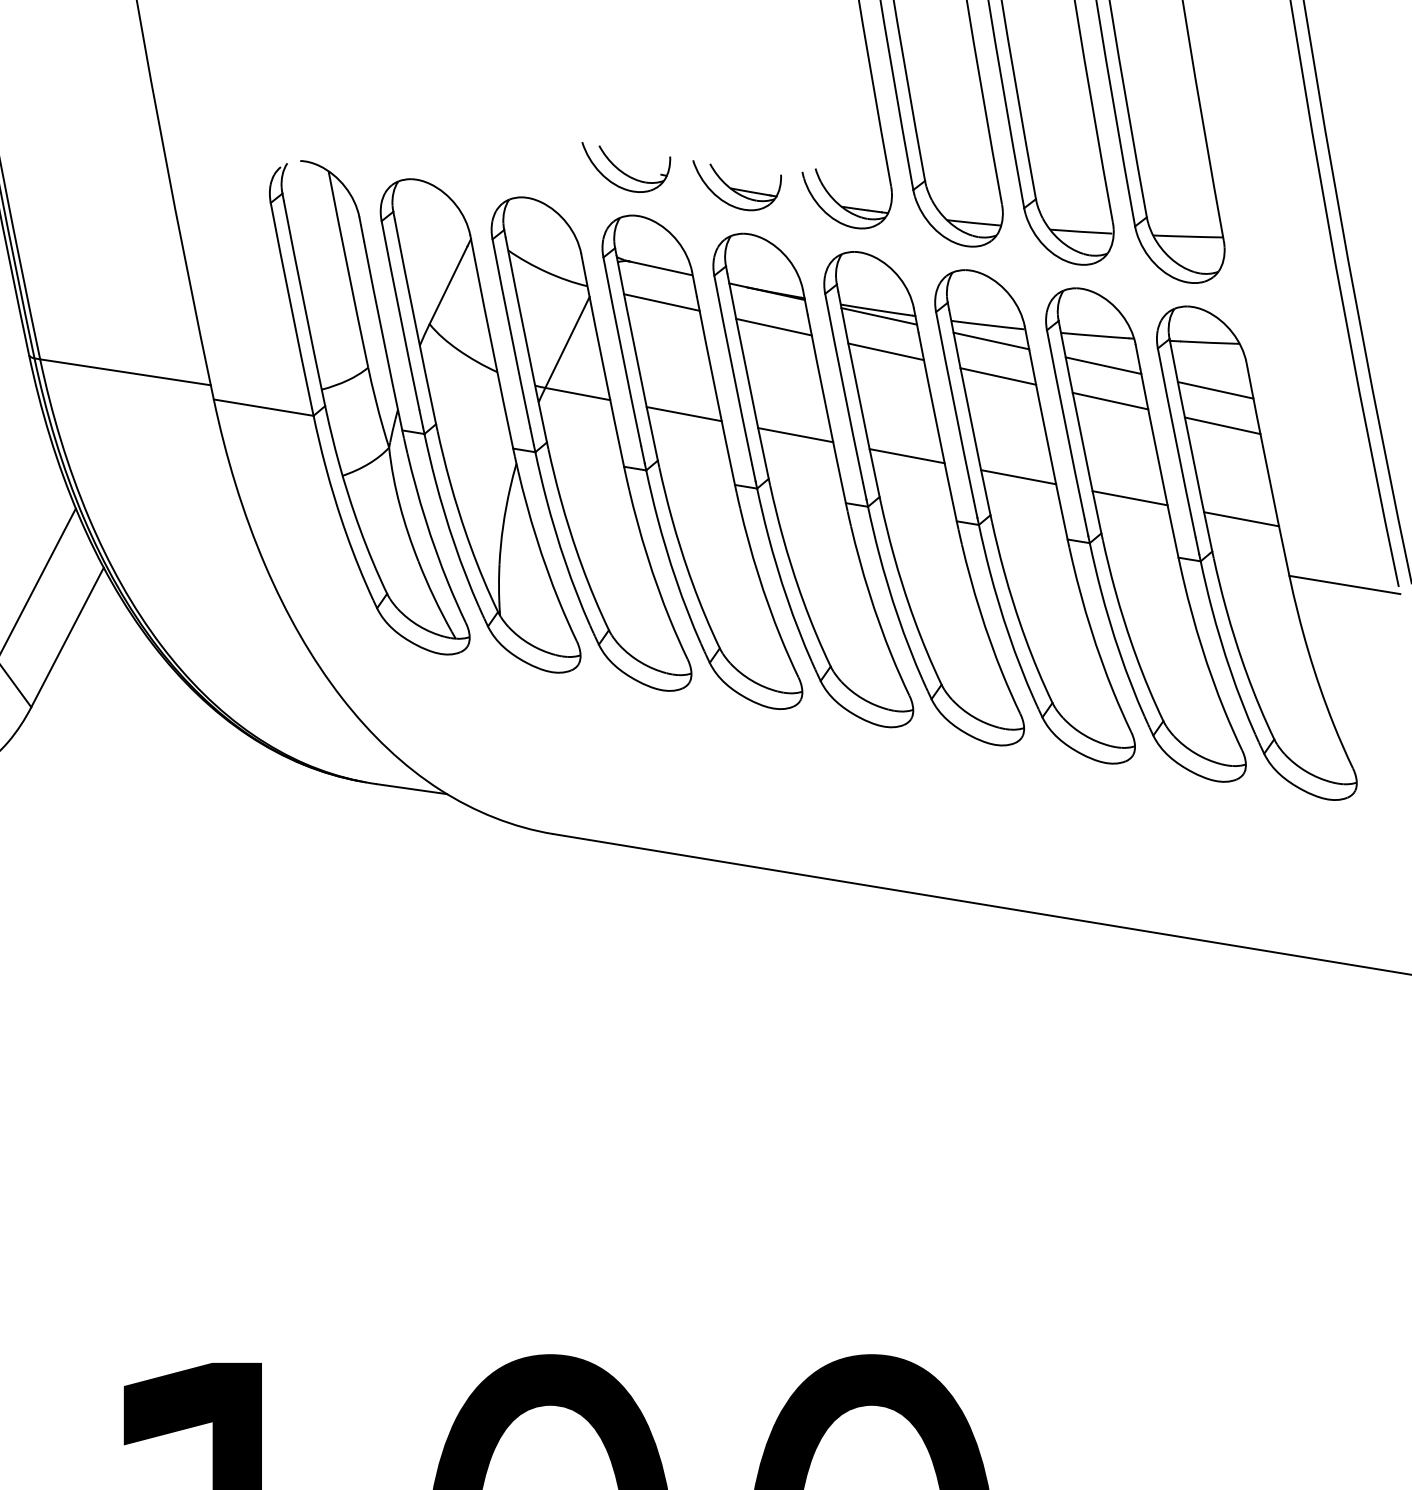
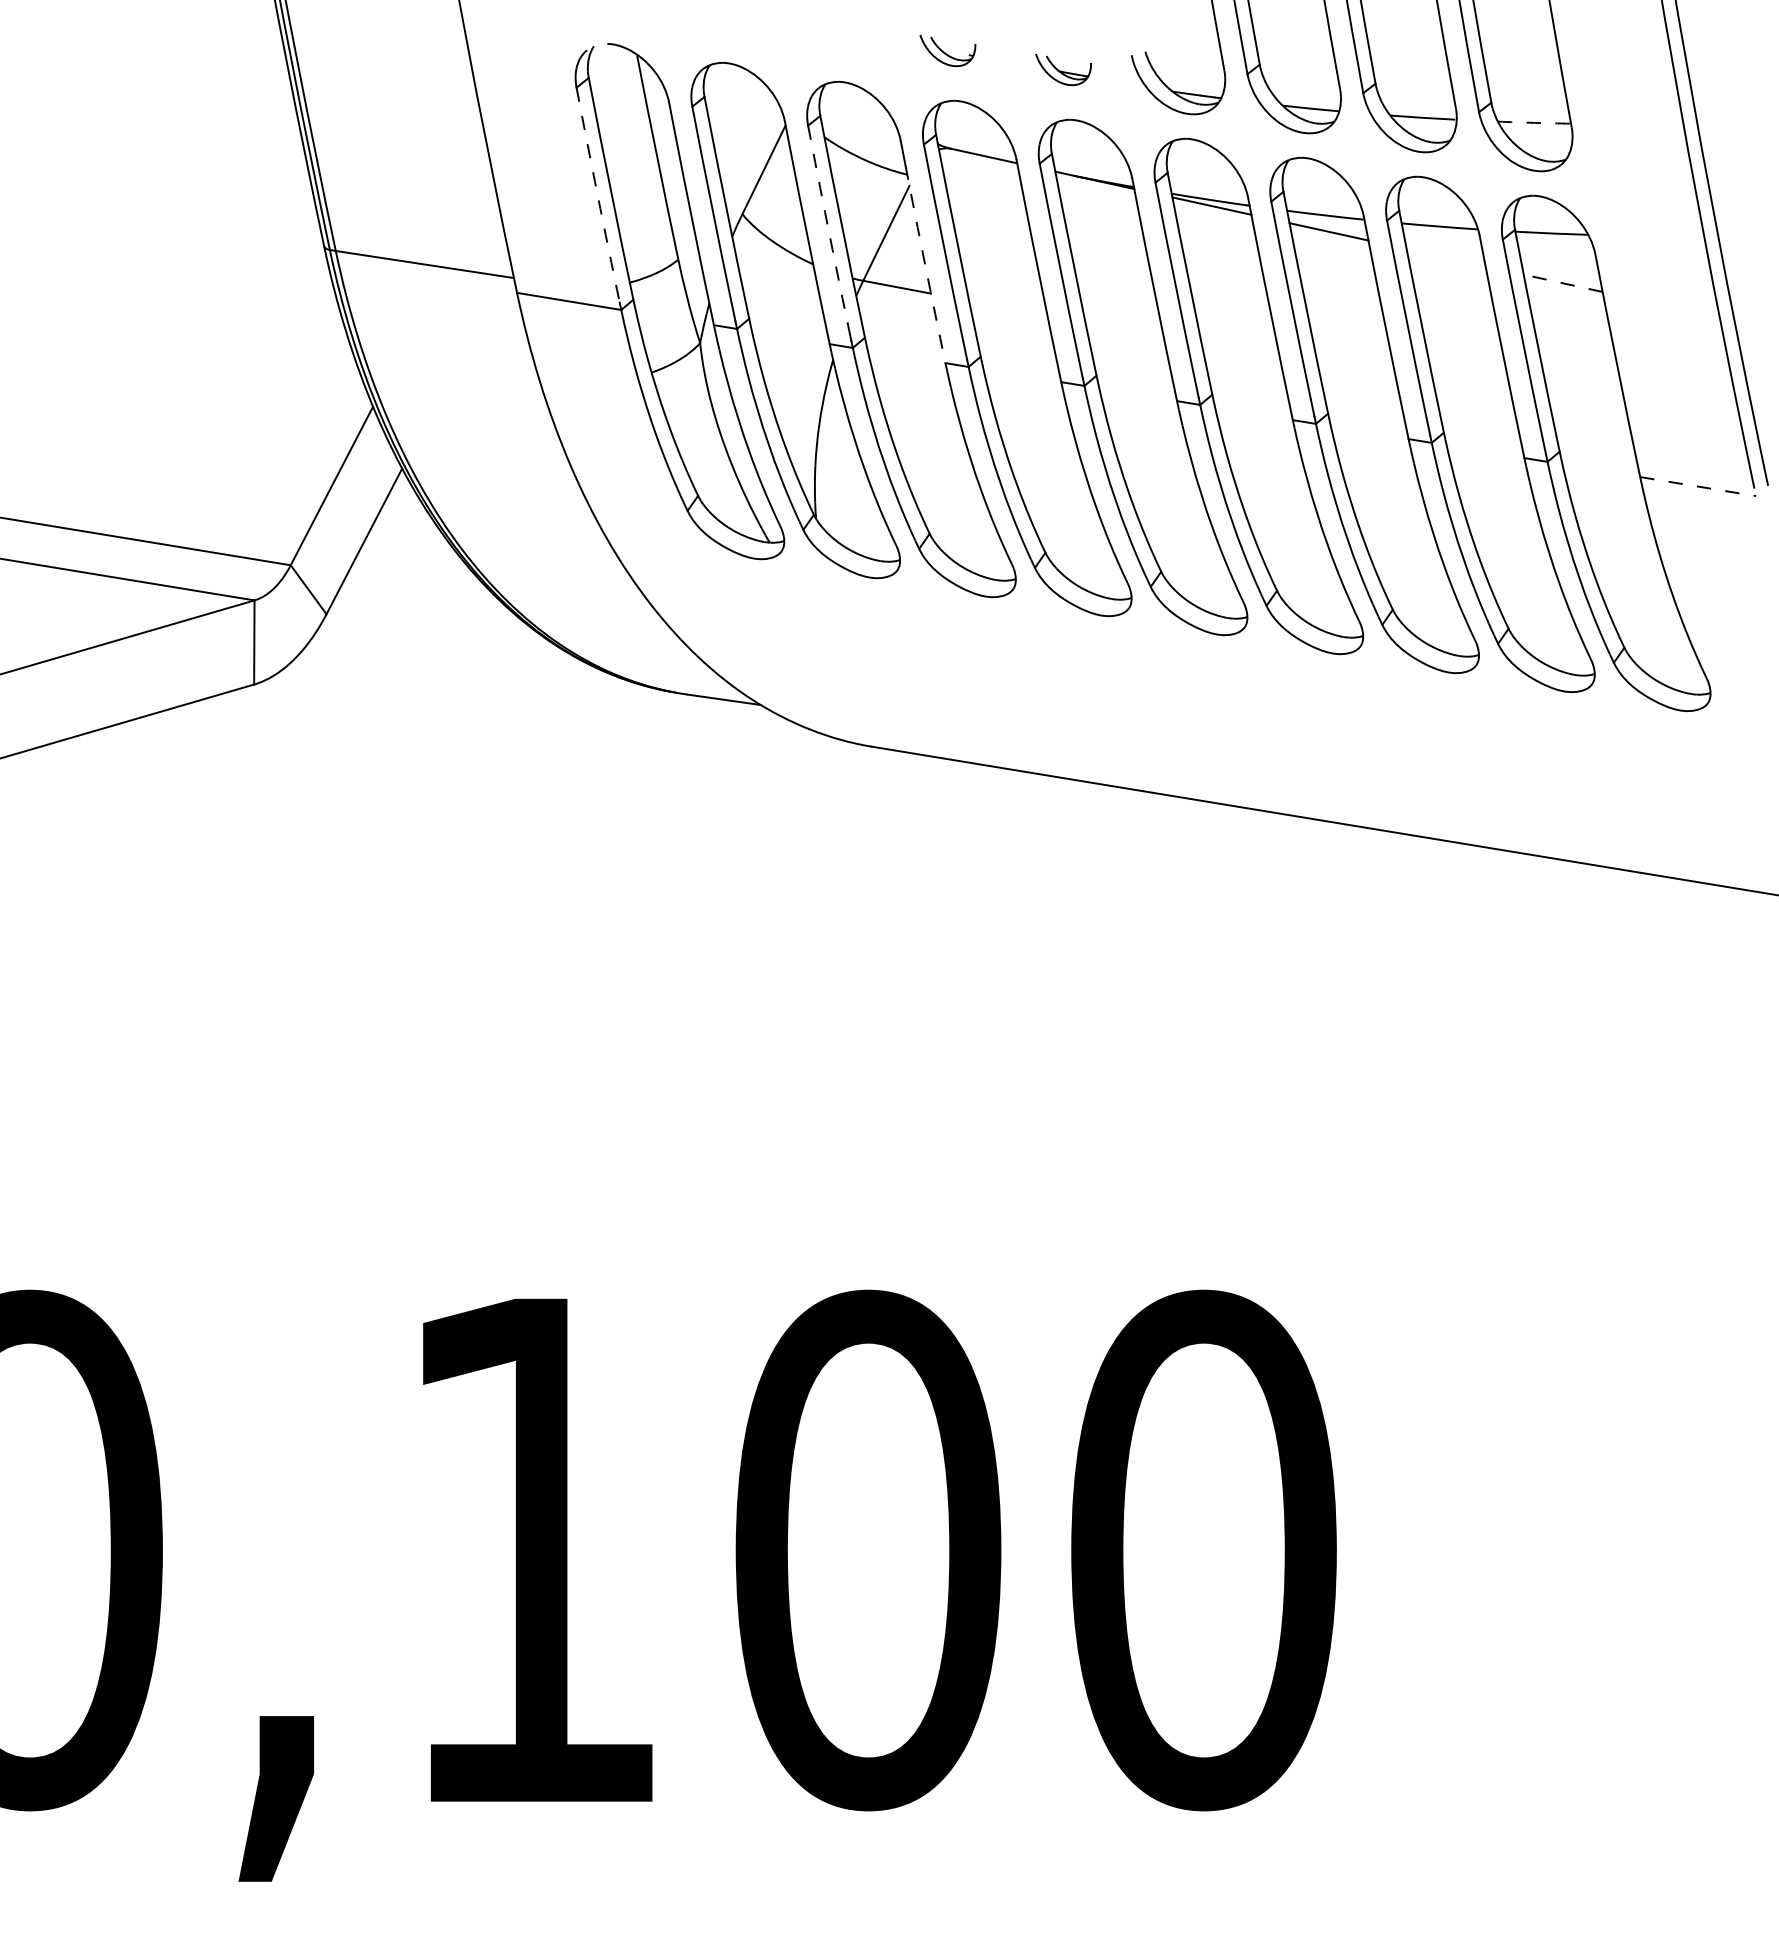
part: (626, 167) -> (947, 50), size x0.6
part: (737, 185) -> (1063, 69), size x0.6
arc: (1188, 236) -> (1534, 122), solid -> dashed
line: (661, 302) -> (984, 191), removed
arc: (290, 306) -> (597, 195), solid -> dashed
line: (773, 327) -> (1101, 217), removed
arc: (511, 333) -> (827, 224), solid -> dashed
line: (885, 351) -> (1218, 242), removed
line: (1102, 365) -> (1445, 257), removed
arc: (604, 372) -> (925, 264), solid -> dashed
line: (997, 376) -> (1335, 268), removed
line: (1215, 390) -> (1562, 283), solid -> dashed
line: (1109, 401) -> (1452, 294), removed
line: (684, 413) -> (1008, 307), removed
line: (1222, 425) -> (1570, 320), removed
line: (795, 434) -> (1124, 329), removed
line: (906, 455) -> (1240, 351), removed
line: (1018, 476) -> (1357, 373), removed
line: (1129, 497) -> (1473, 395), removed
line: (1241, 518) -> (1590, 417), removed
line: (1345, 584) -> (1698, 486), solid -> dashed

